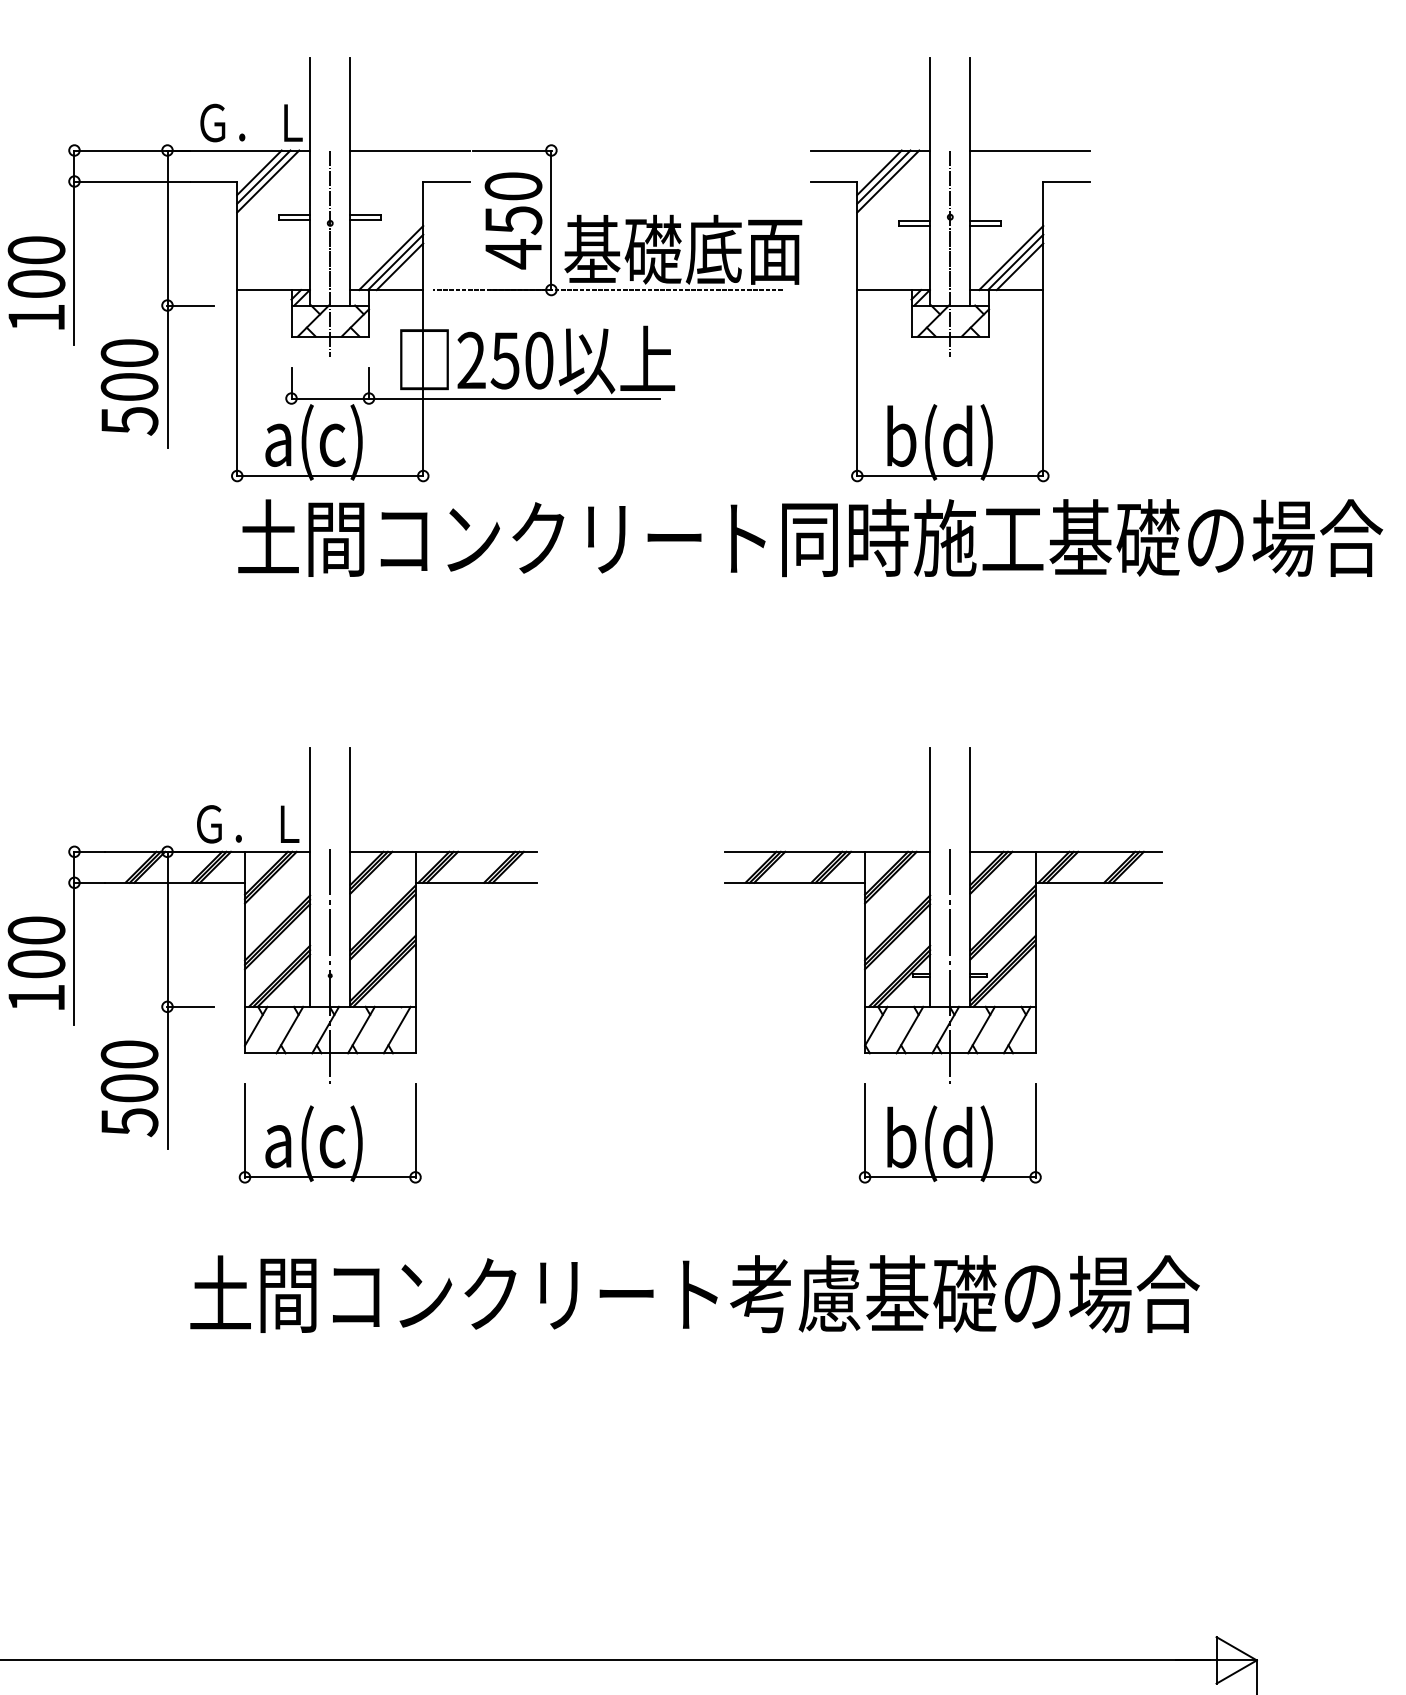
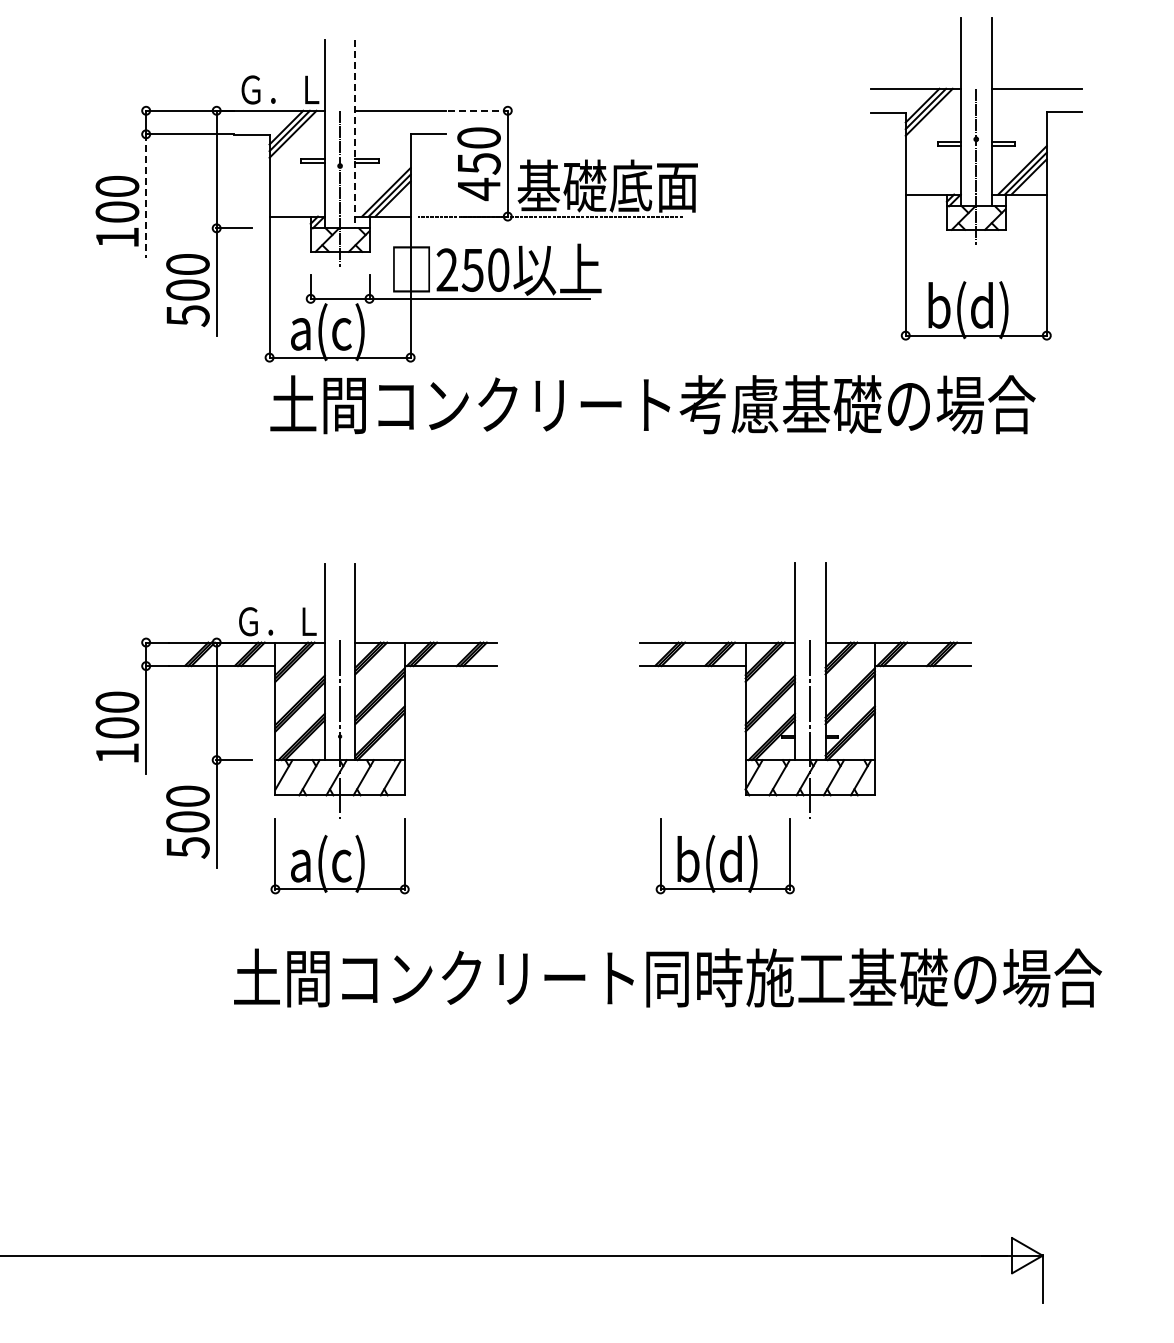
line: (512, 150) -> (478, 110), solid -> dashed
line: (350, 181) -> (355, 134), solid -> dashed
line: (74, 263) -> (146, 196), solid -> dashed
part: (950, 268) -> (976, 178), moved
text: (1079, 537) -> (908, 404), 土間コンクリート同時施工基礎の場合 -> 土間コンクリート考慮基礎の場合
part: (949, 1133) -> (724, 856), moved
text: (1032, 1293) -> (872, 977), 土間コンクリート考慮基礎の場合 -> 土間コンクリート同時施工基礎の場合

